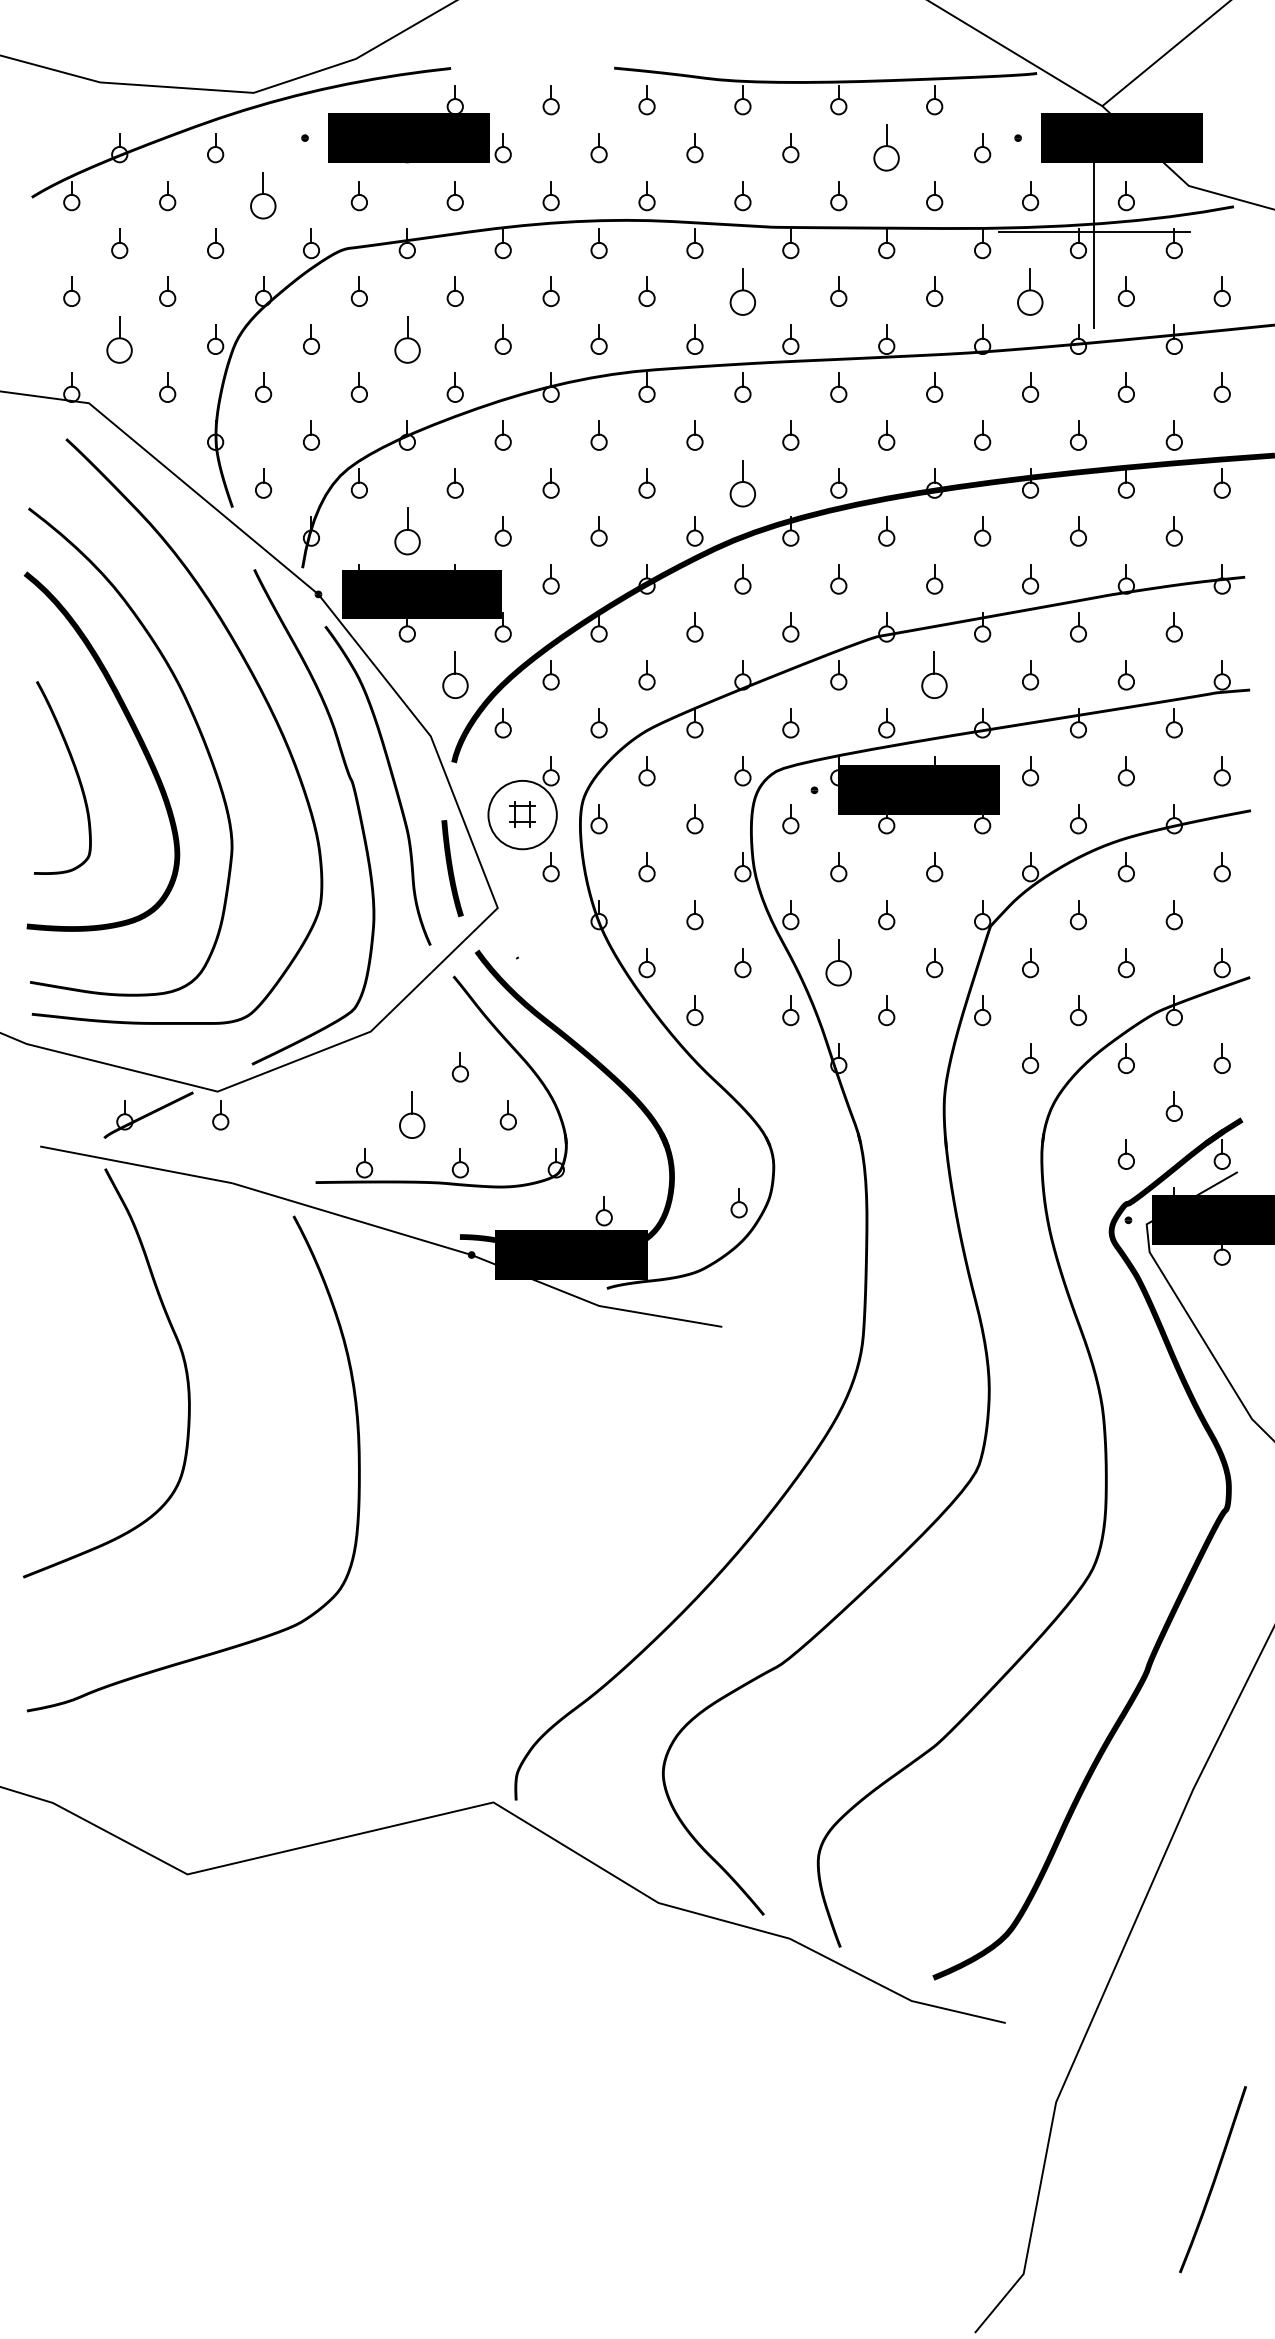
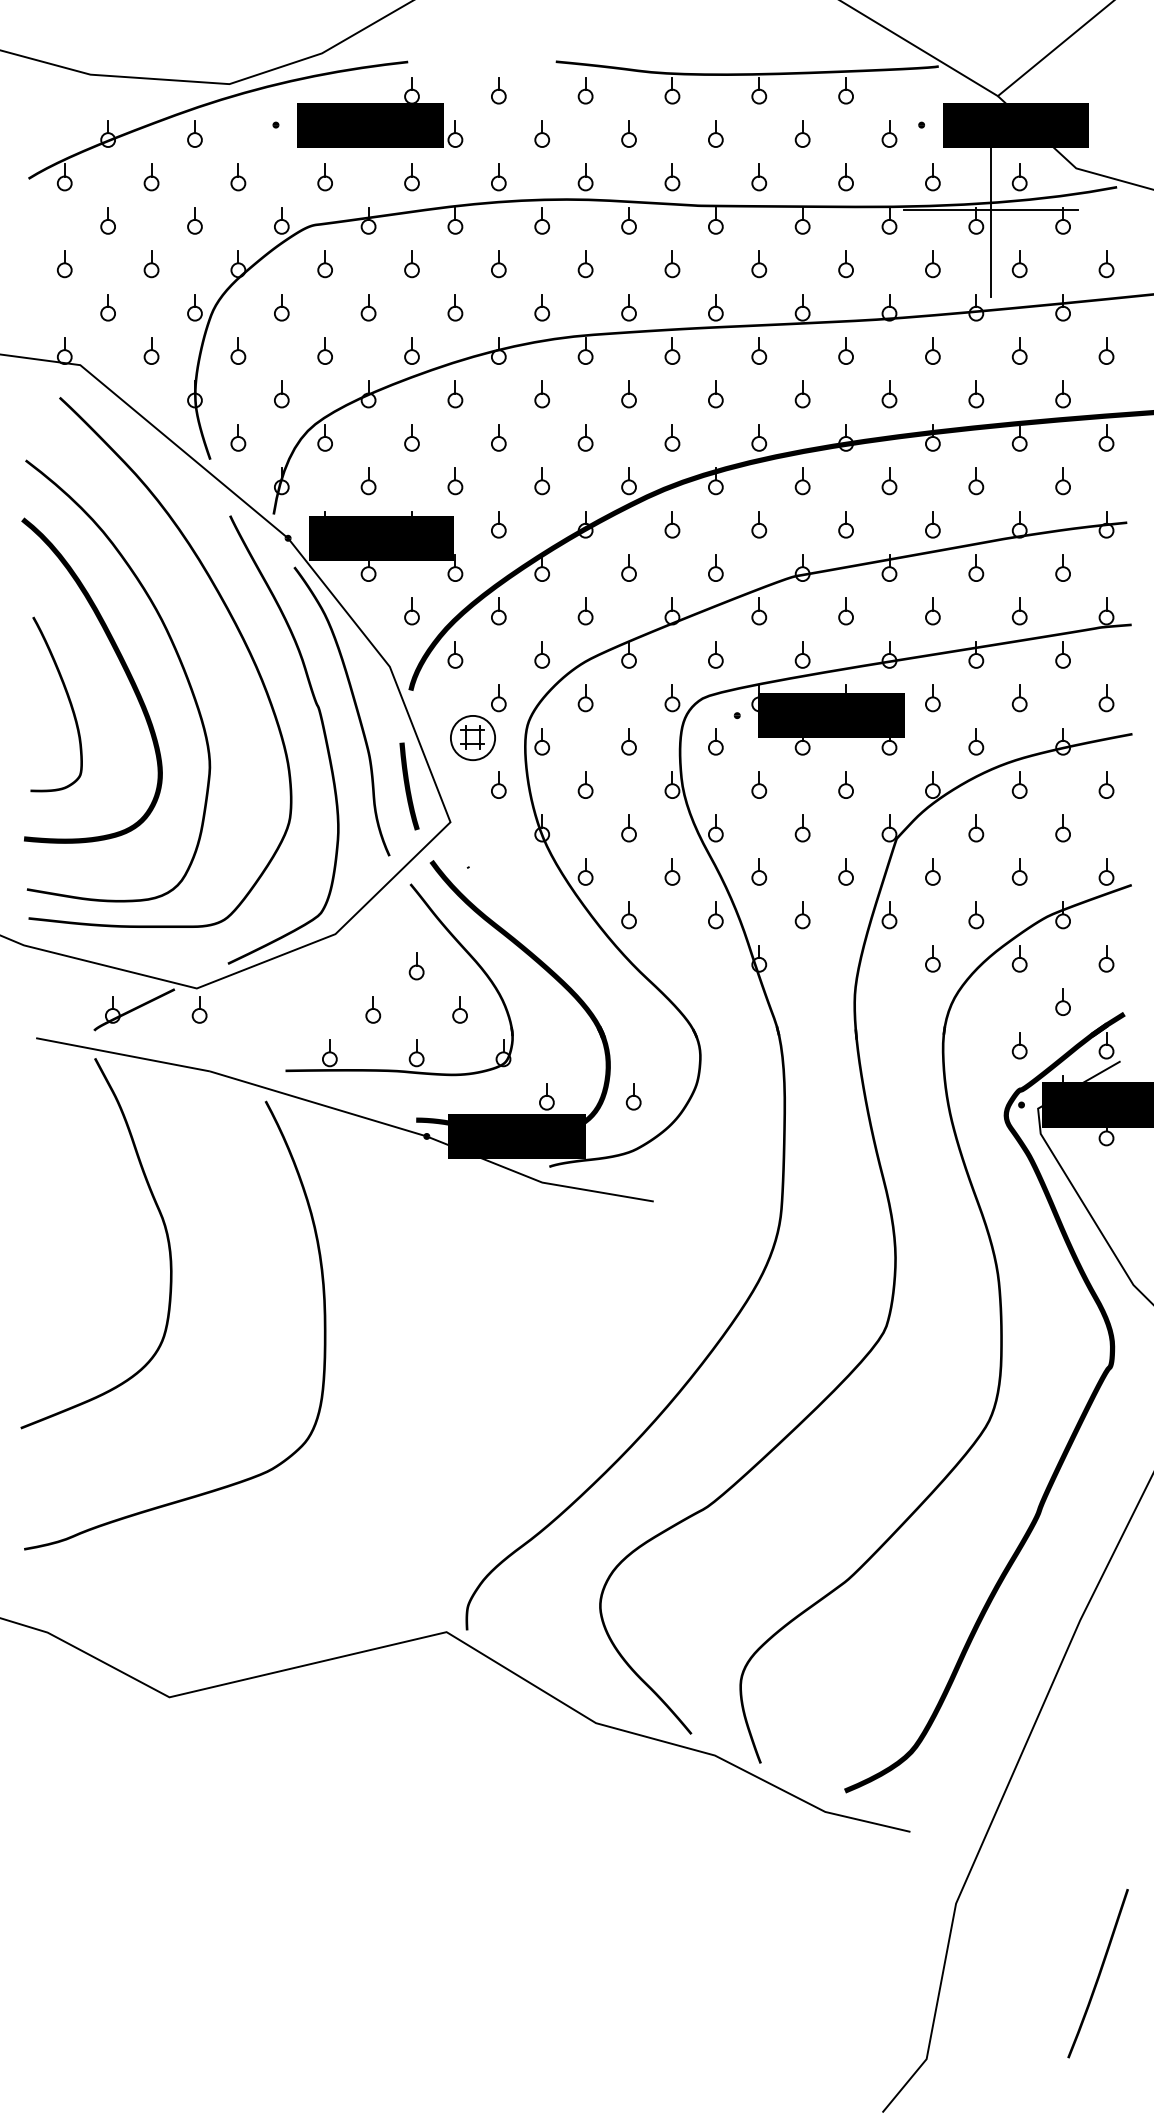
part: (886, 148) -> (802, 134), size x0.62
part: (263, 196) -> (238, 177), size x0.62
part: (742, 291) -> (672, 263), size x0.62
part: (1030, 291) -> (932, 263), size x0.62
part: (119, 339) -> (107, 307), size x0.62
part: (406, 339) -> (367, 307), size x0.62
part: (742, 483) -> (672, 437), size x0.62
part: (406, 531) -> (367, 481), size x0.62
part: (454, 675) -> (411, 611), size x0.62
part: (934, 675) -> (845, 611), size x0.62
circle: (522, 814) -> (472, 737), size x0.71
part: (838, 963) -> (759, 872), size x0.62
part: (412, 1115) -> (373, 1010), size x0.62
part: (738, 1203) -> (633, 1097), moved

